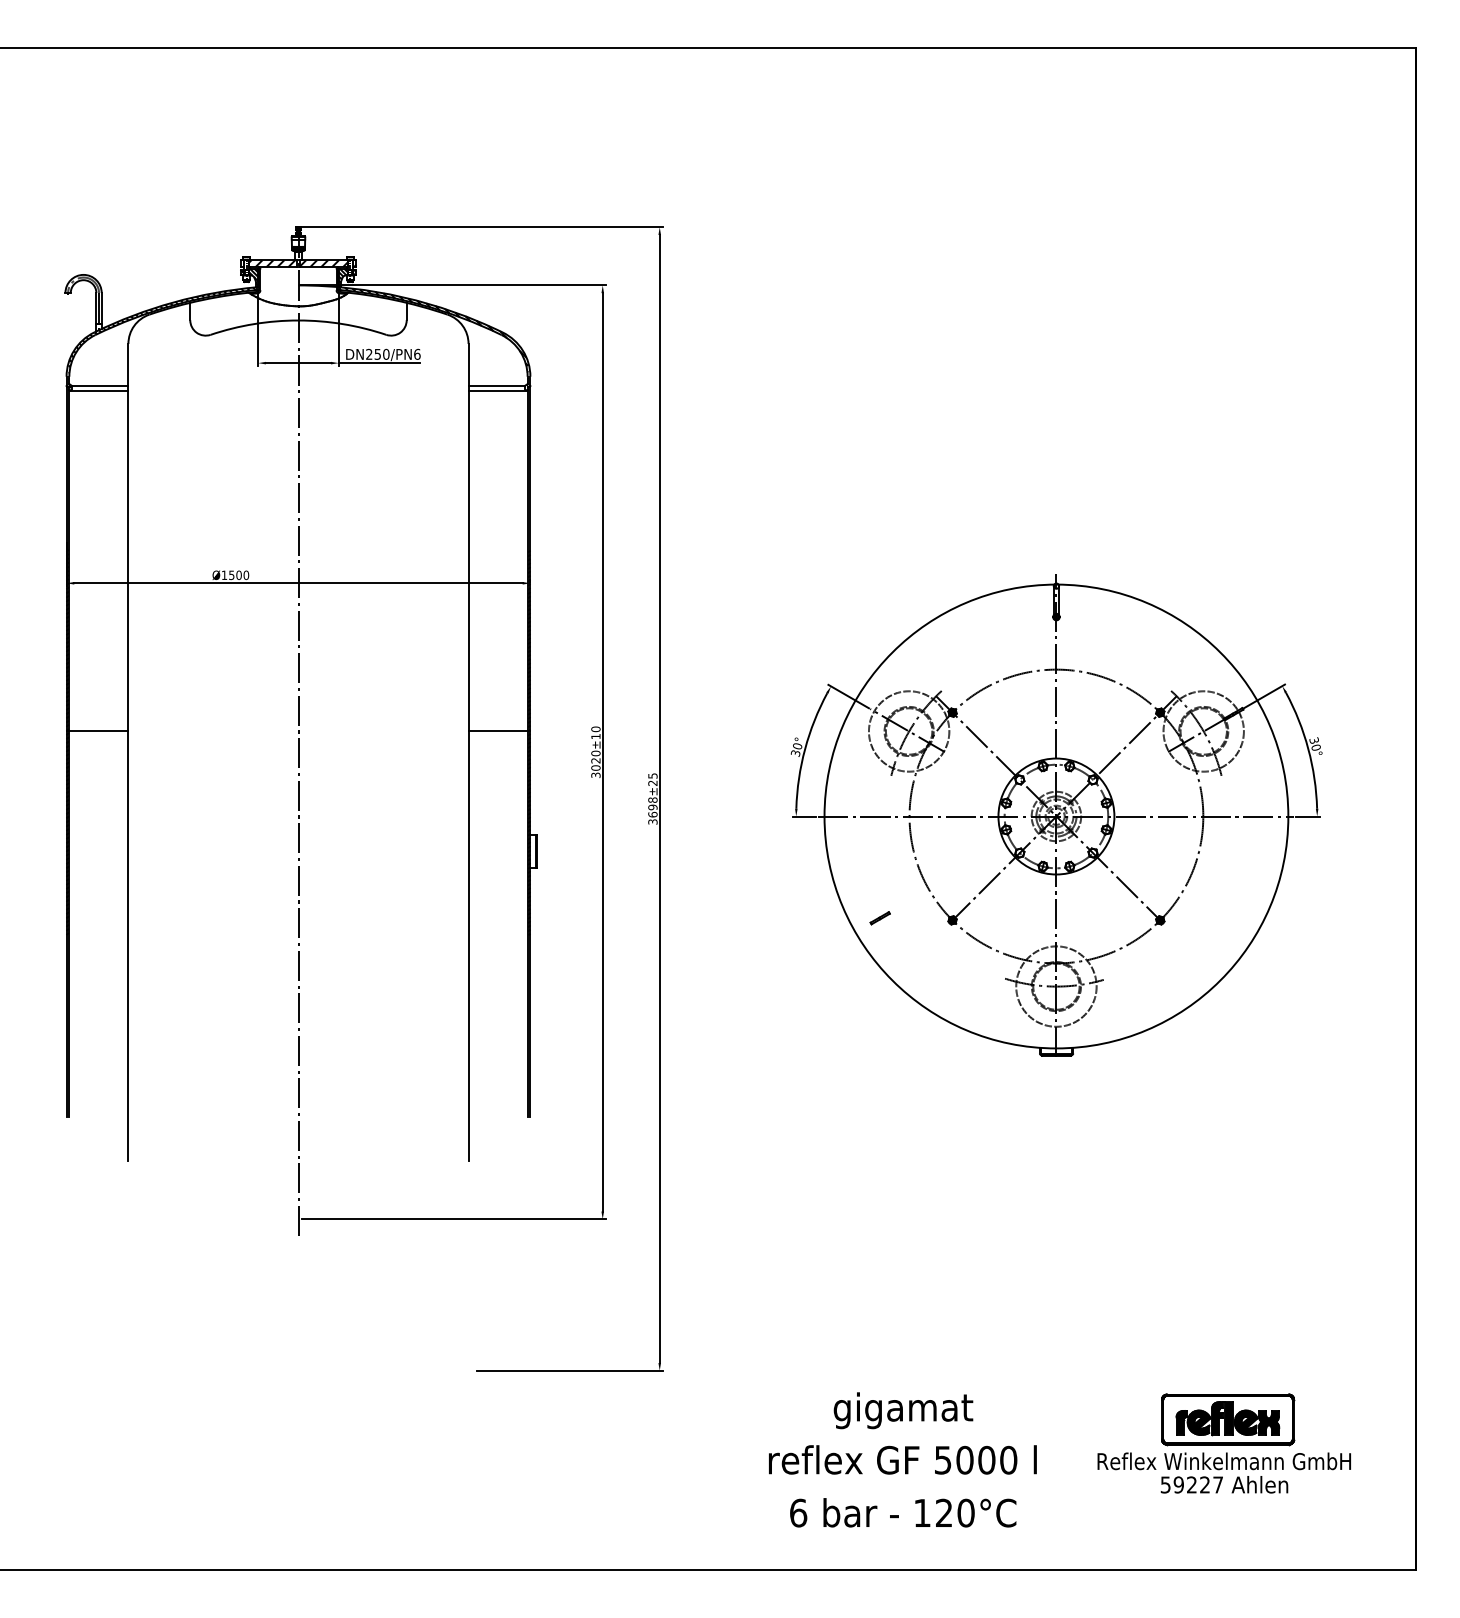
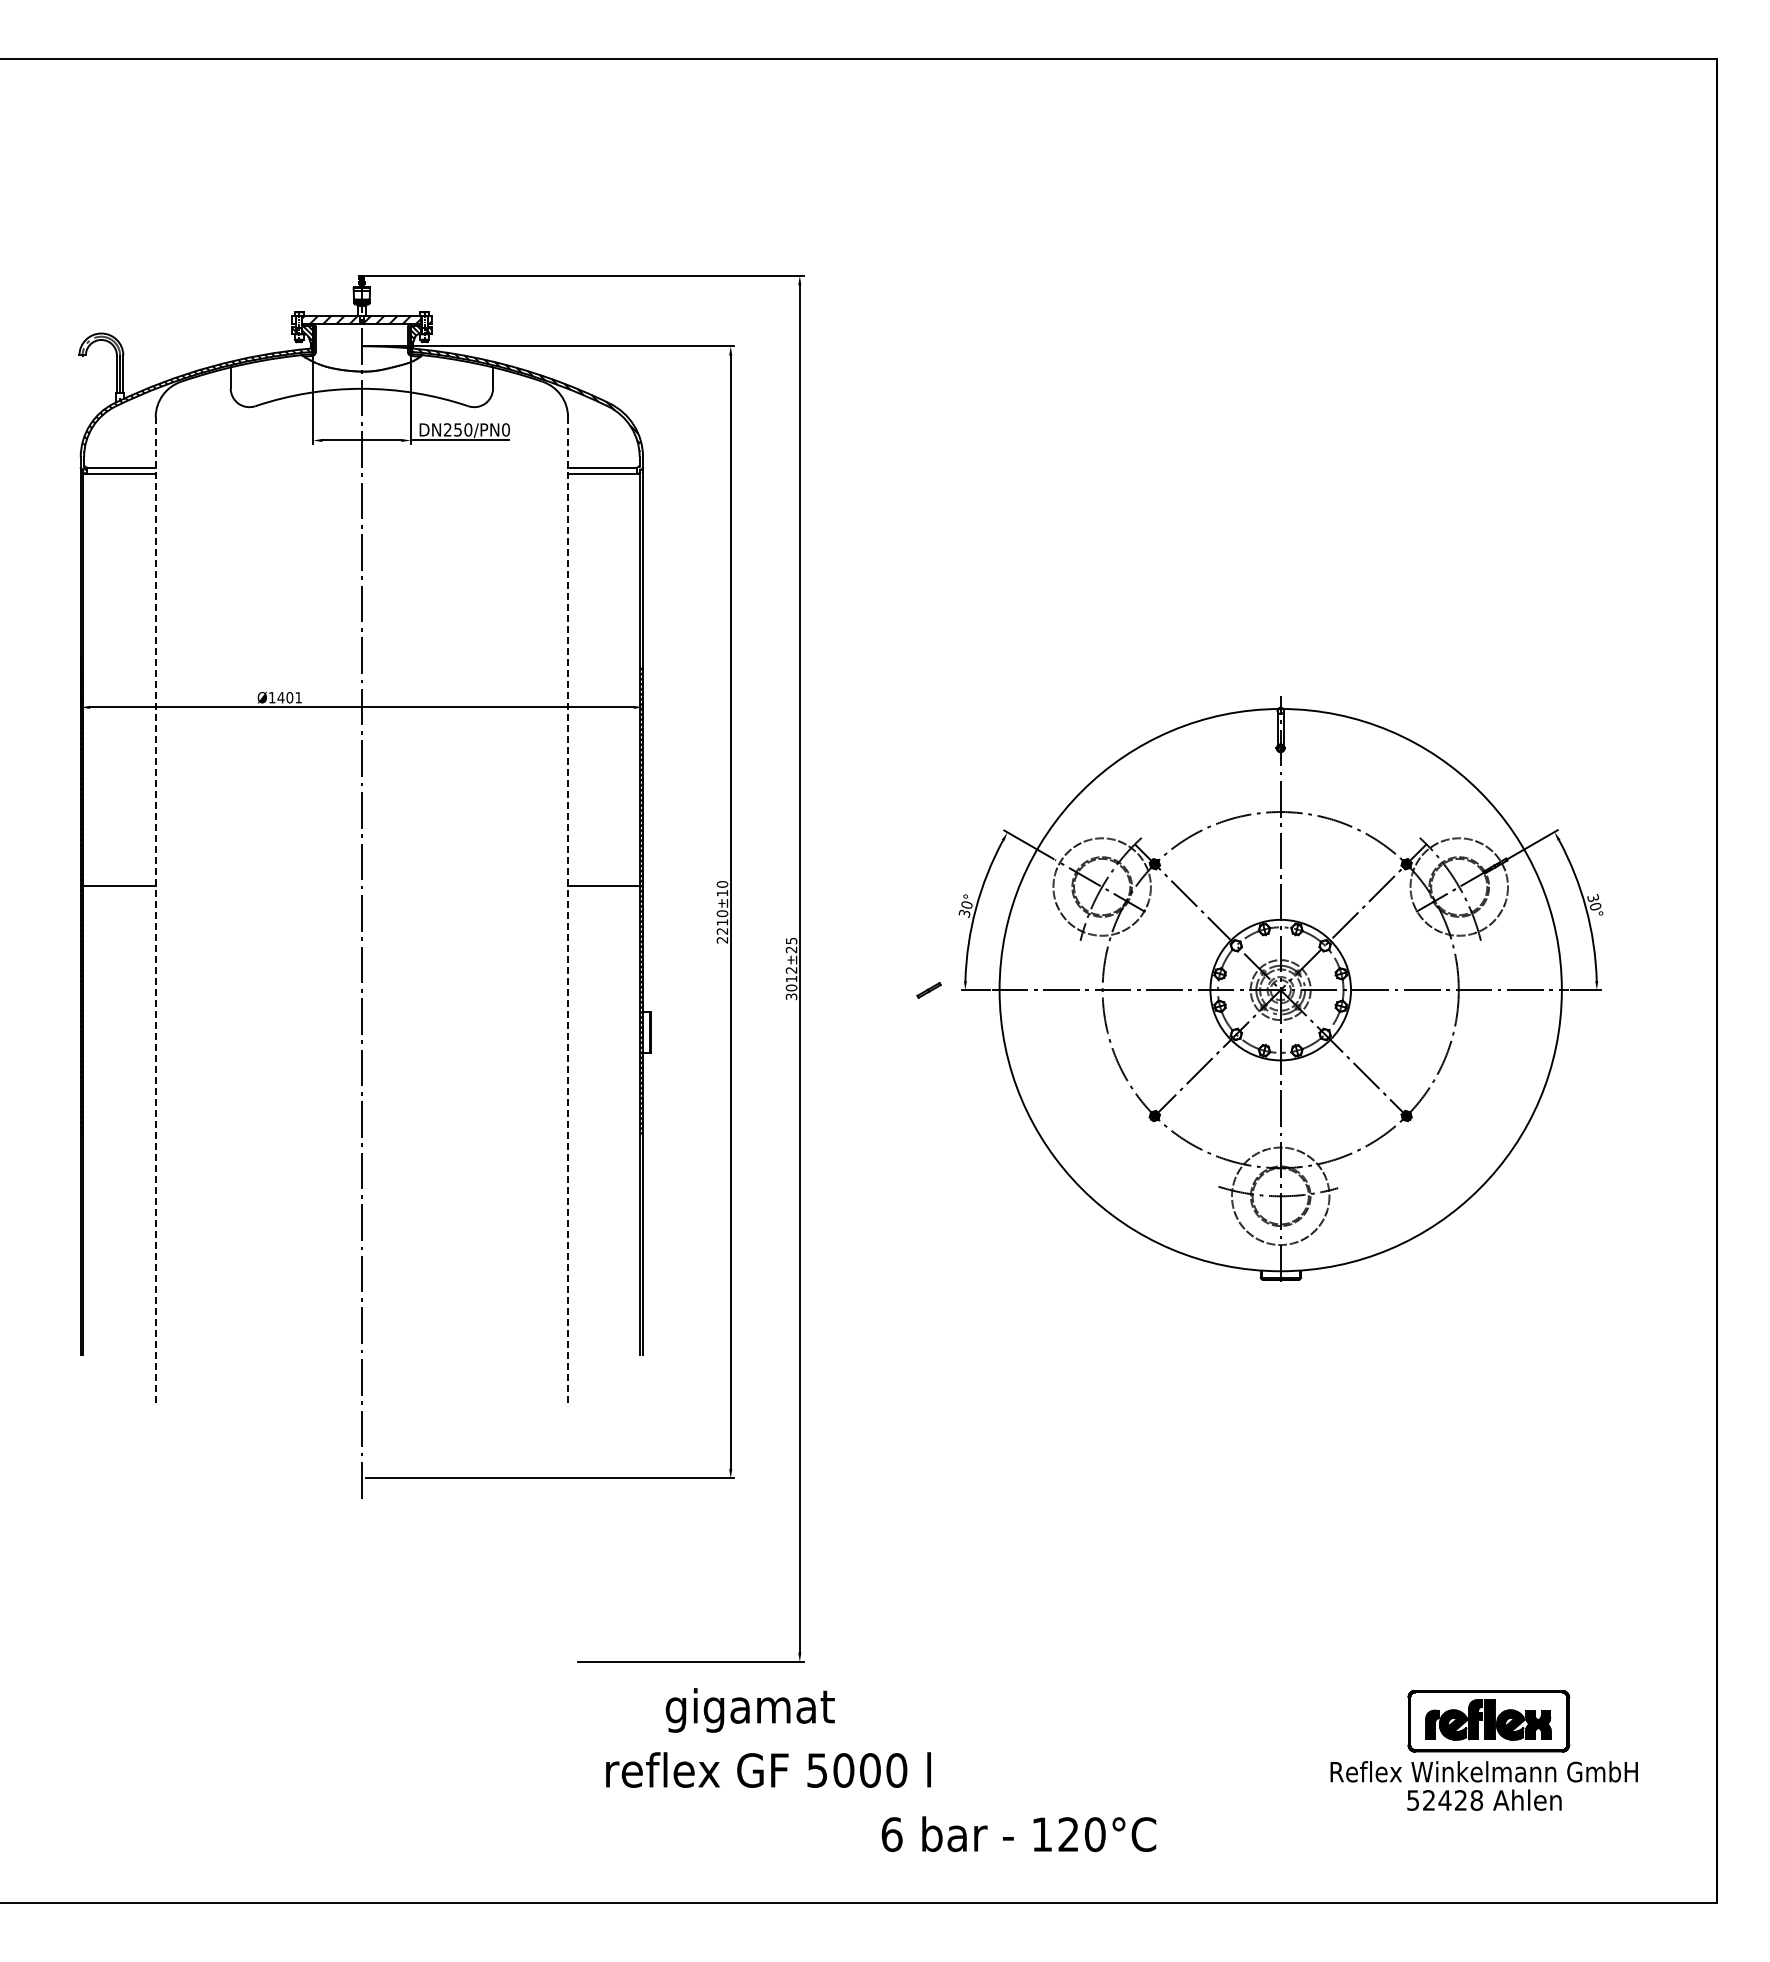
text: (417, 354) -> (506, 429), DN250/PN6 -> DN250/PN0
text: (238, 575) -> (289, 697), Ø1500 -> Ø1401
line: (128, 752) -> (155, 912), solid -> dashed
line: (468, 752) -> (568, 912), solid -> dashed
text: (595, 768) -> (722, 931), 3020 -> 2210
text: (652, 806) -> (791, 978), 3698 -> 3012
part: (879, 918) -> (928, 990), moved
text: (902, 1410) -> (749, 1710), moved
text: (902, 1459) -> (768, 1769), moved
text: (1198, 1485) -> (1452, 1800), 59227 -> 52428
text: (902, 1513) -> (1018, 1834), moved

